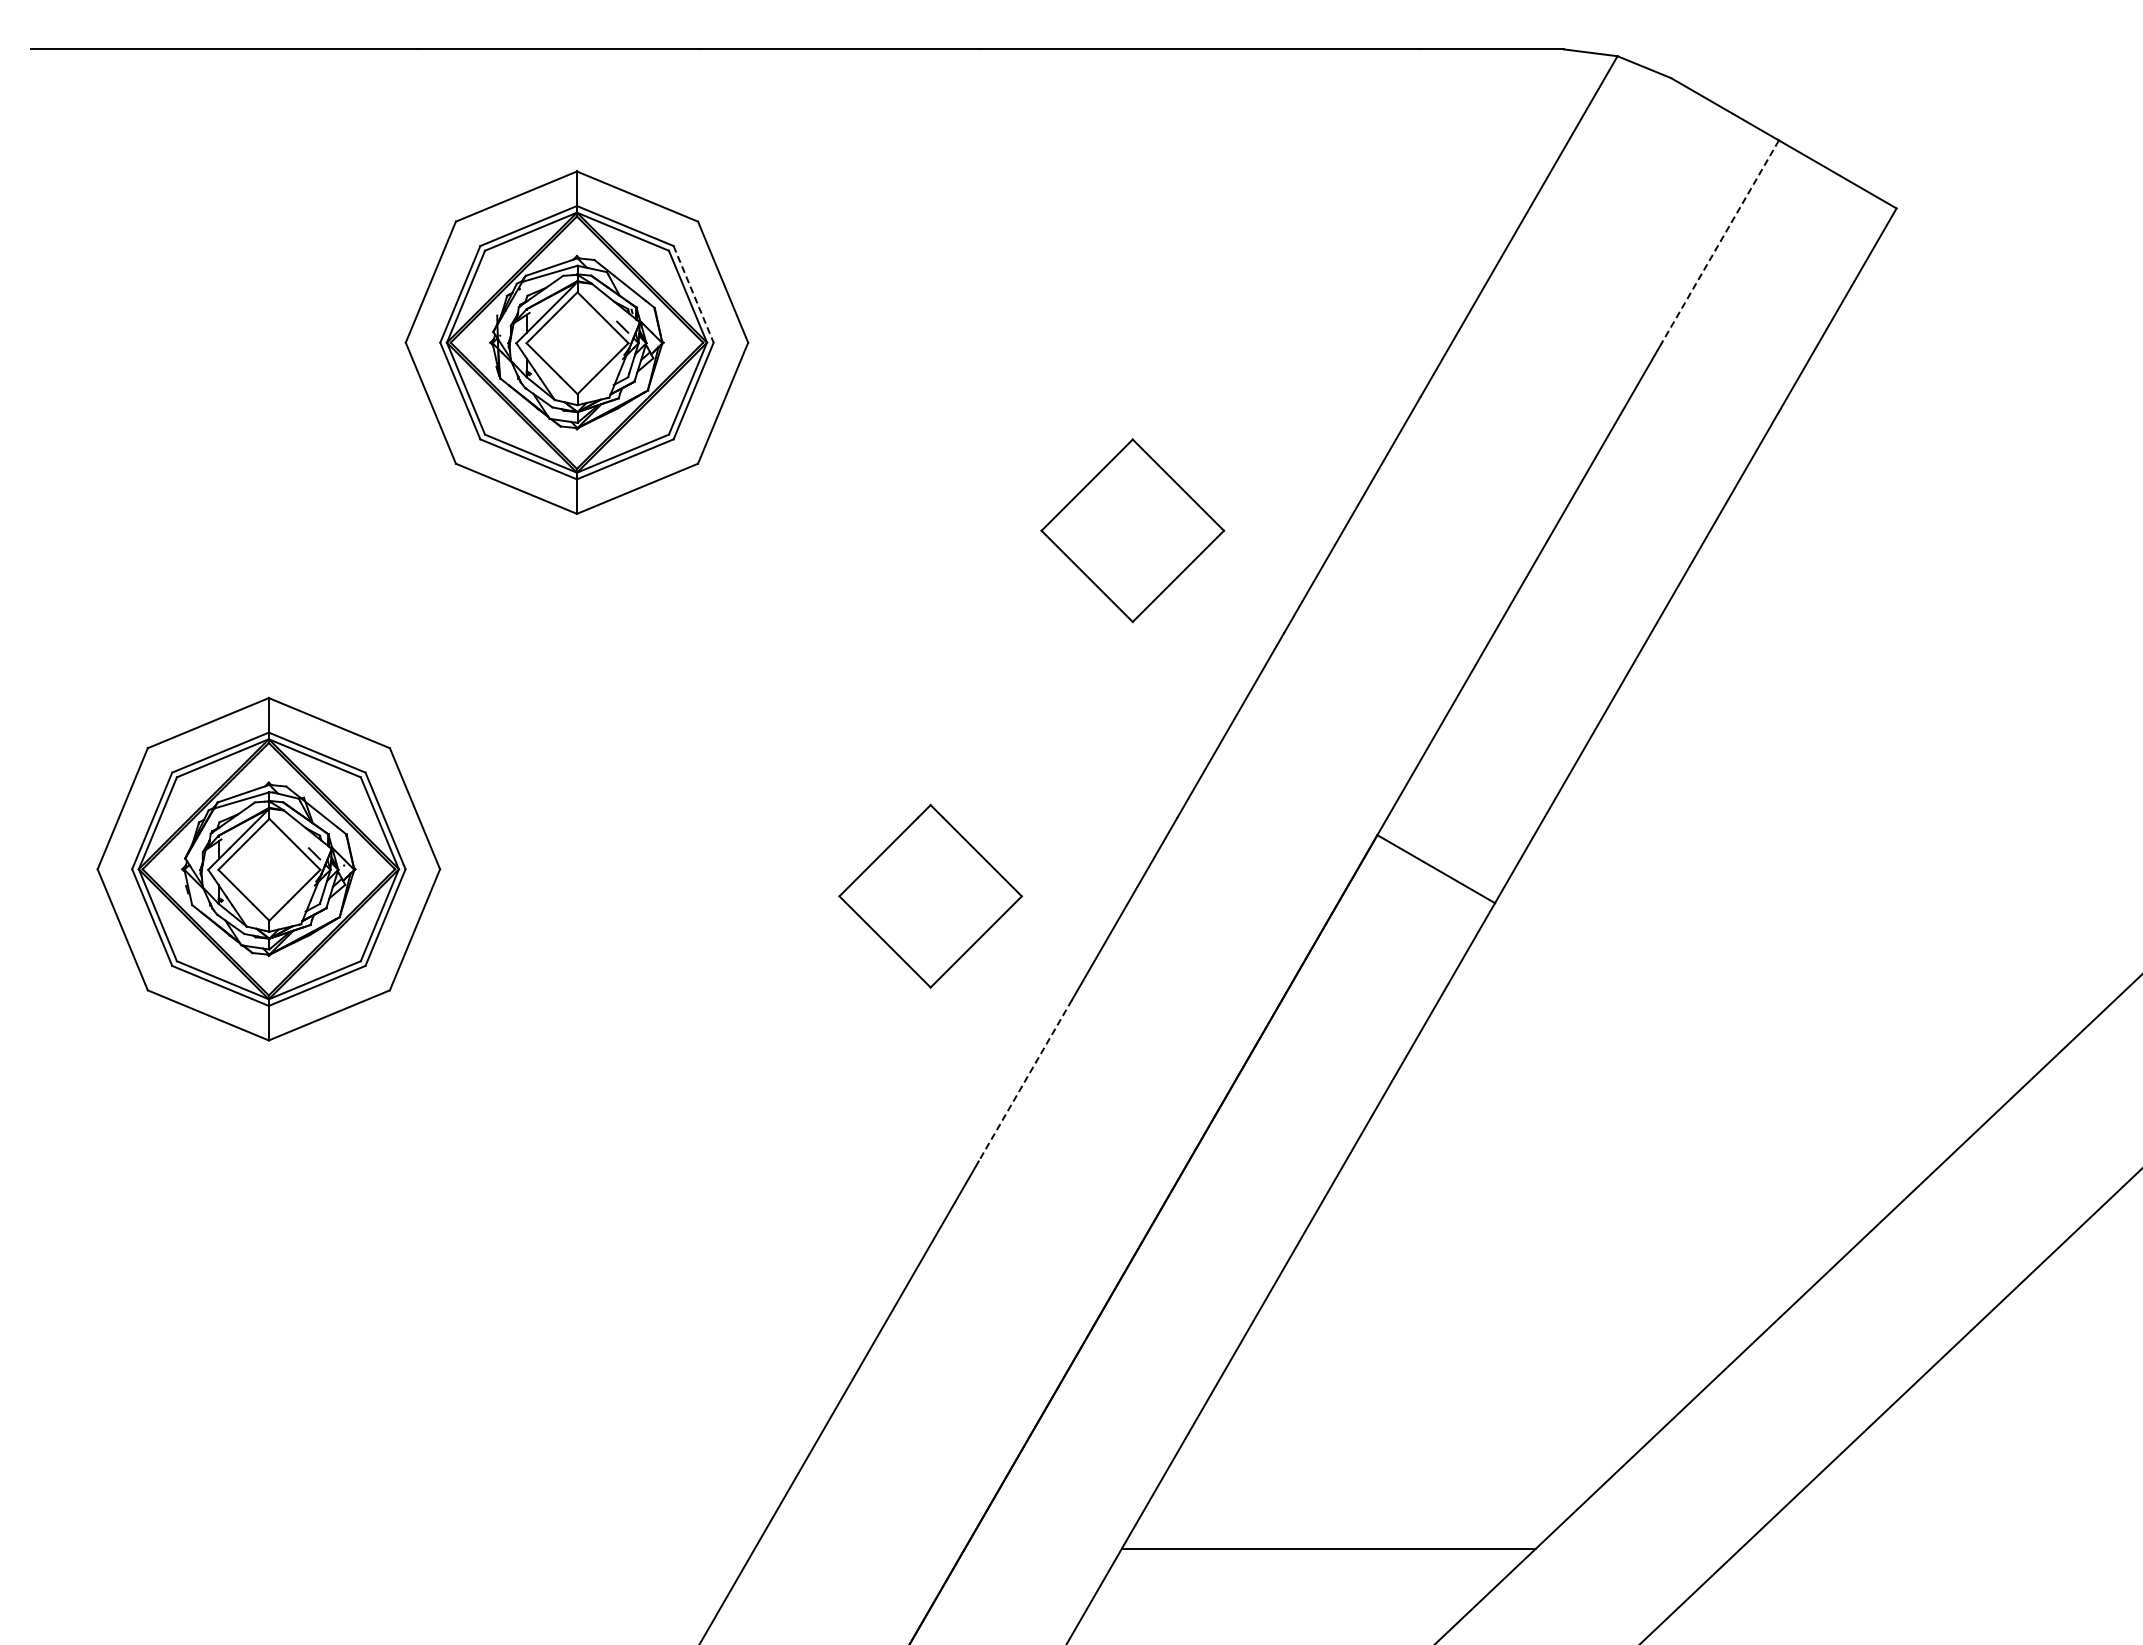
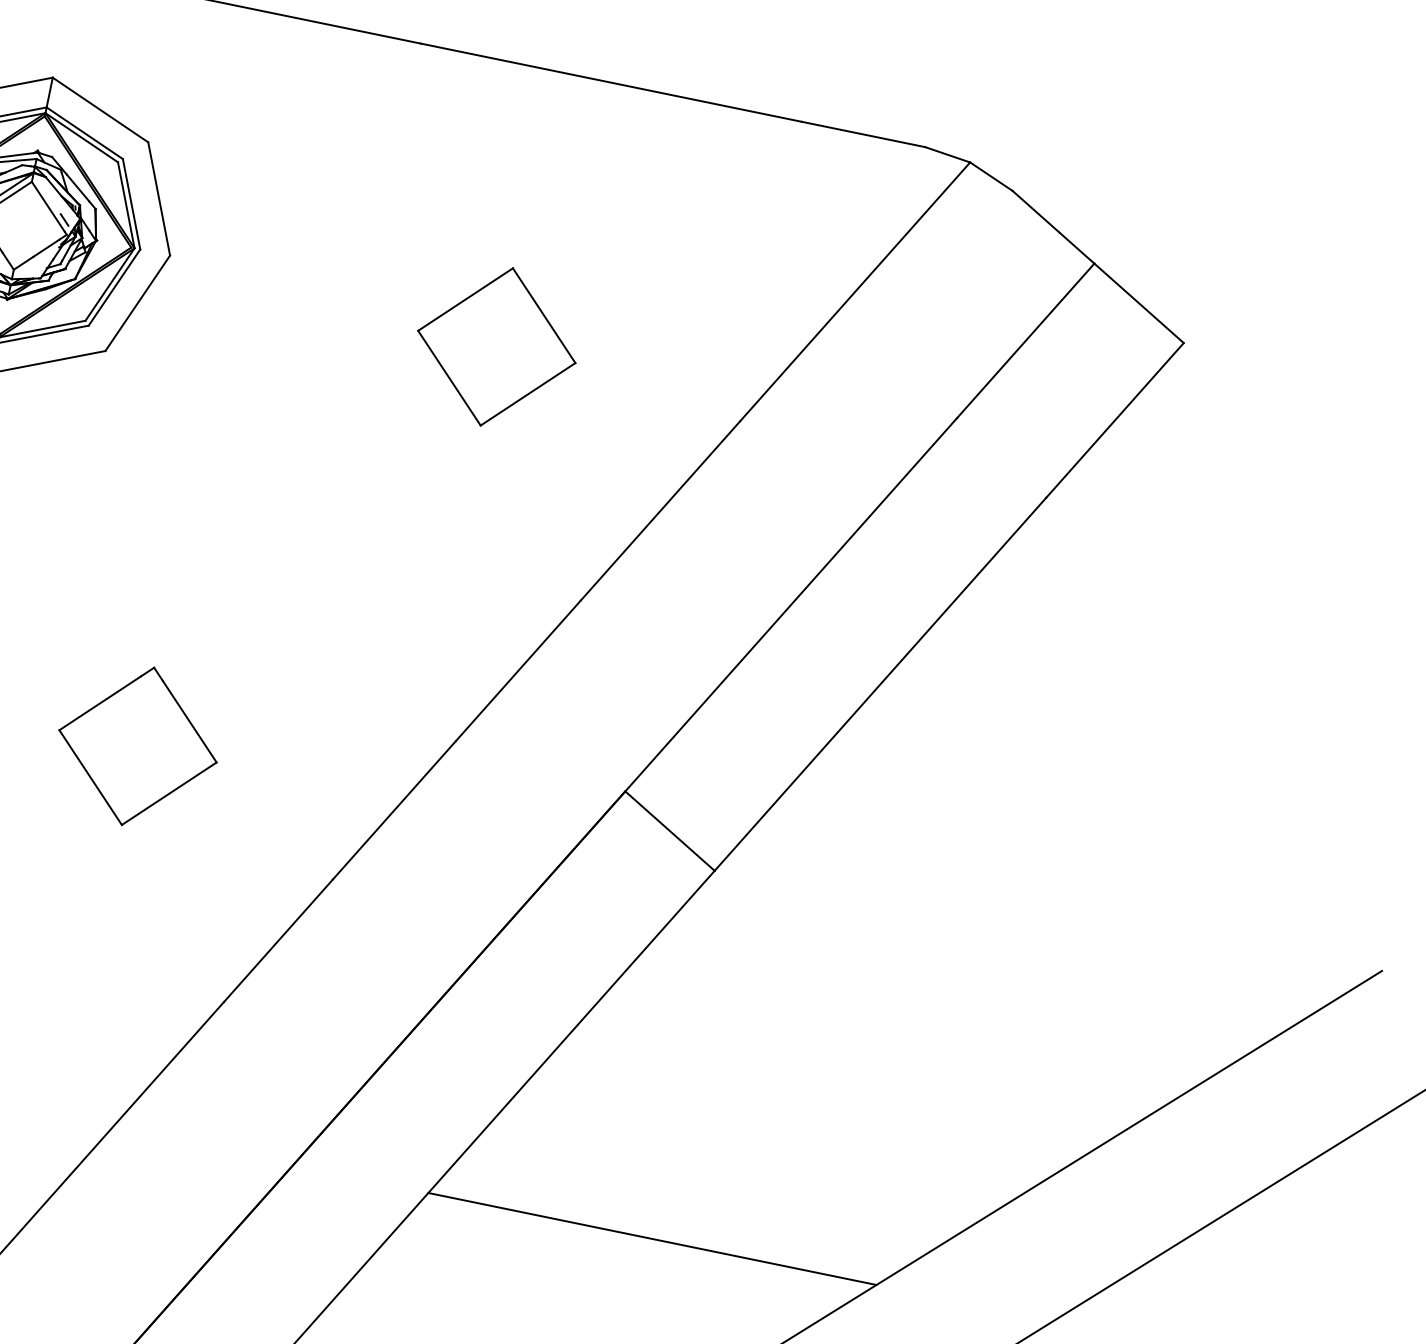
line: (1719, 242) -> (1025, 341), dashed -> solid
line: (693, 294) -> (131, 204), dashed -> solid
part: (1132, 530) -> (496, 346), moved
part: (930, 896) -> (137, 746), moved
line: (1025, 1081) -> (278, 941), dashed -> solid
line: (1509, 1327) -> (652, 1239), added

